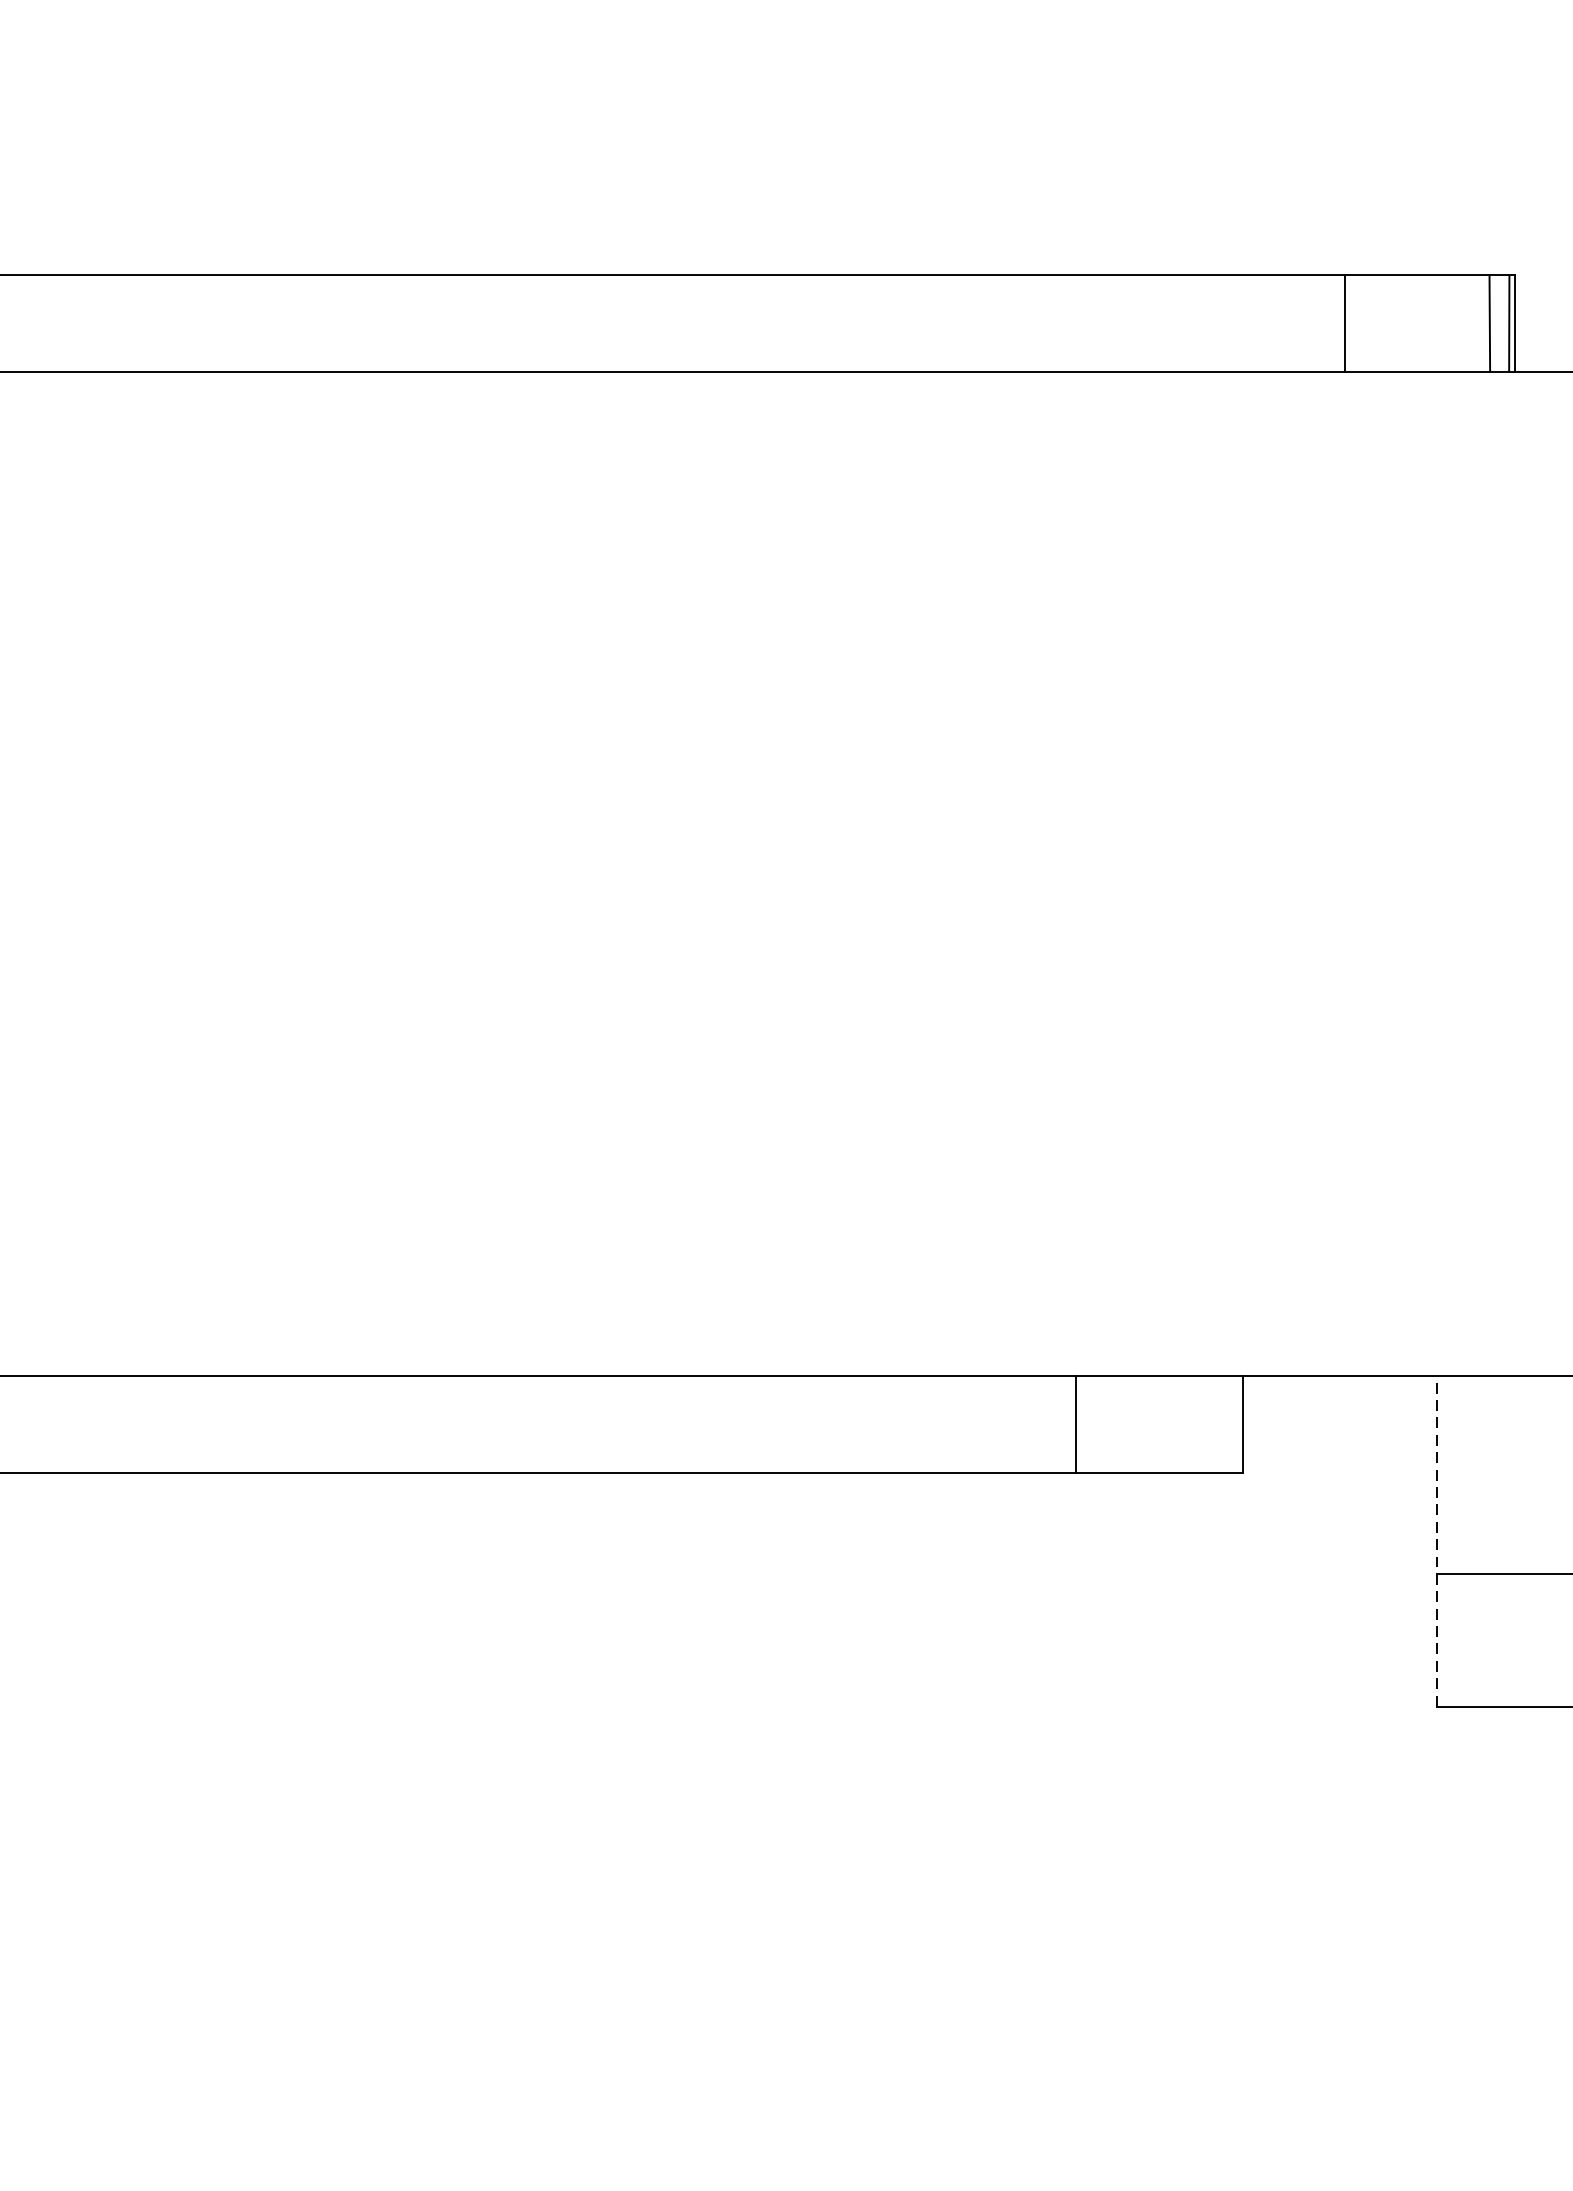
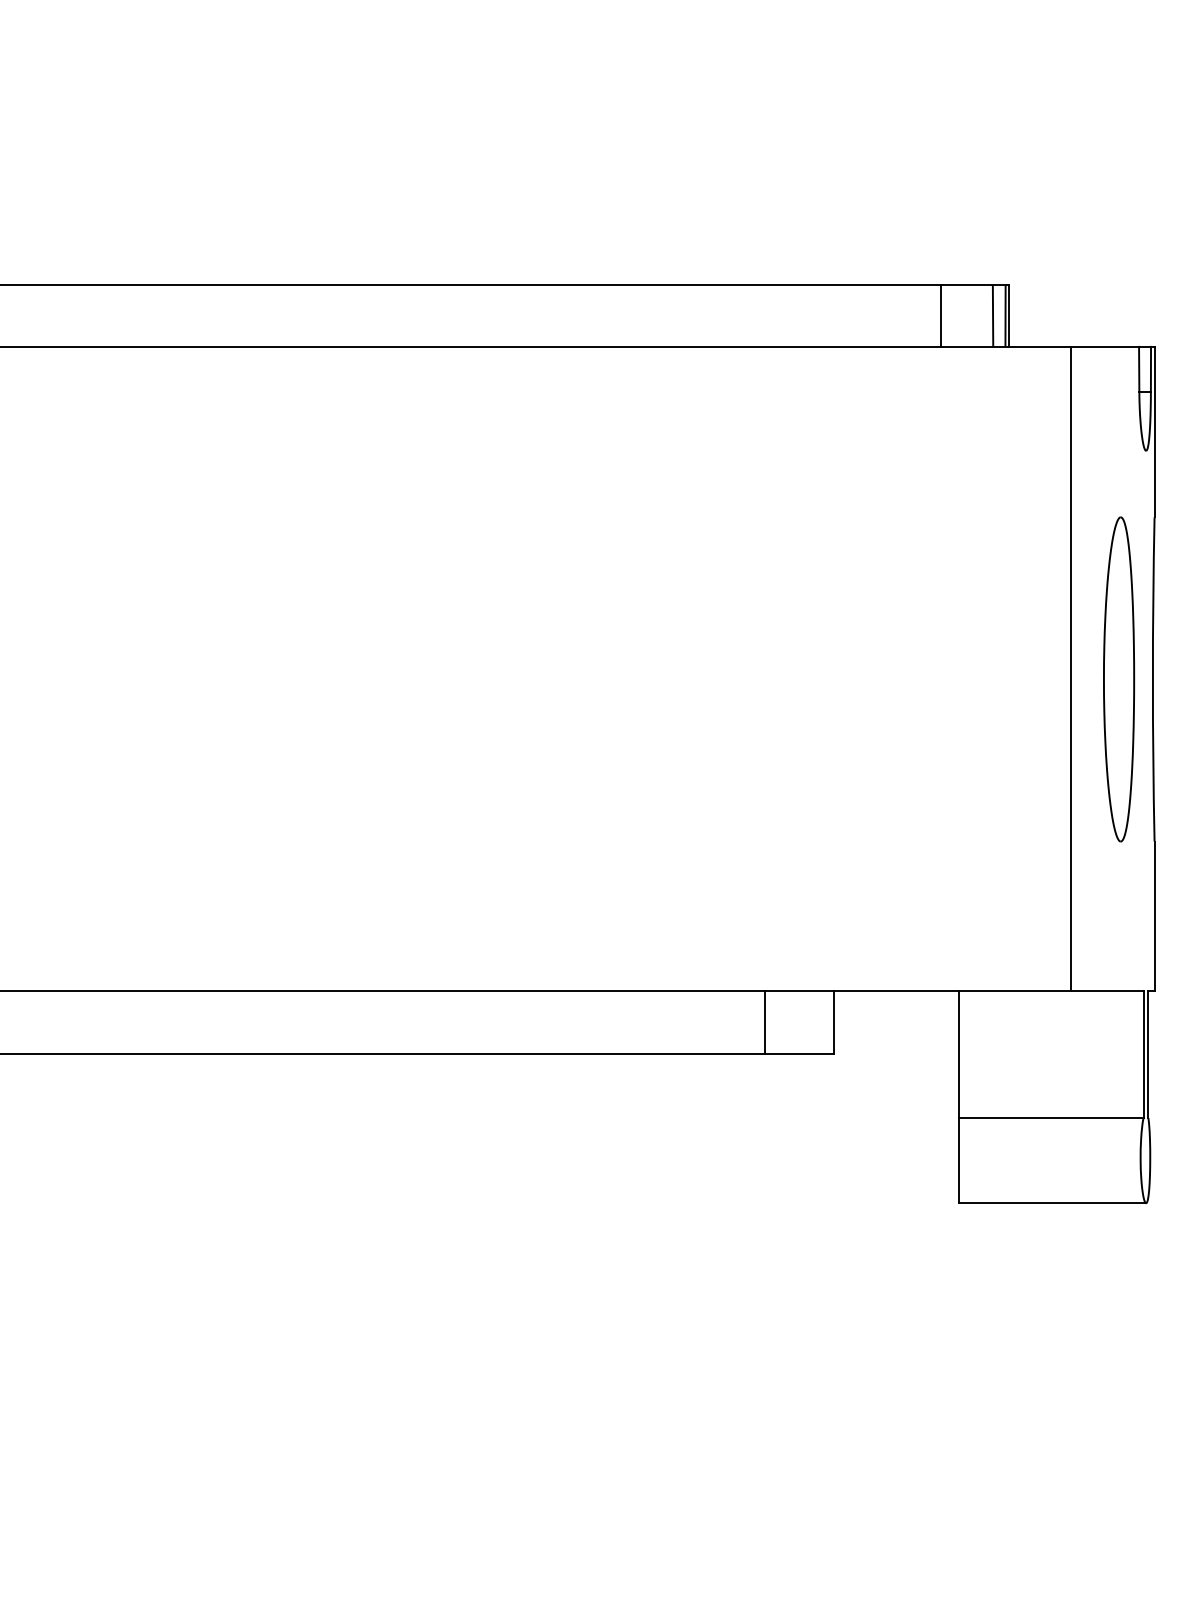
line: (1344, 323) -> (940, 315), moved
line: (1076, 1424) -> (764, 1022), moved
line: (1437, 1540) -> (959, 1096), dashed -> solid

